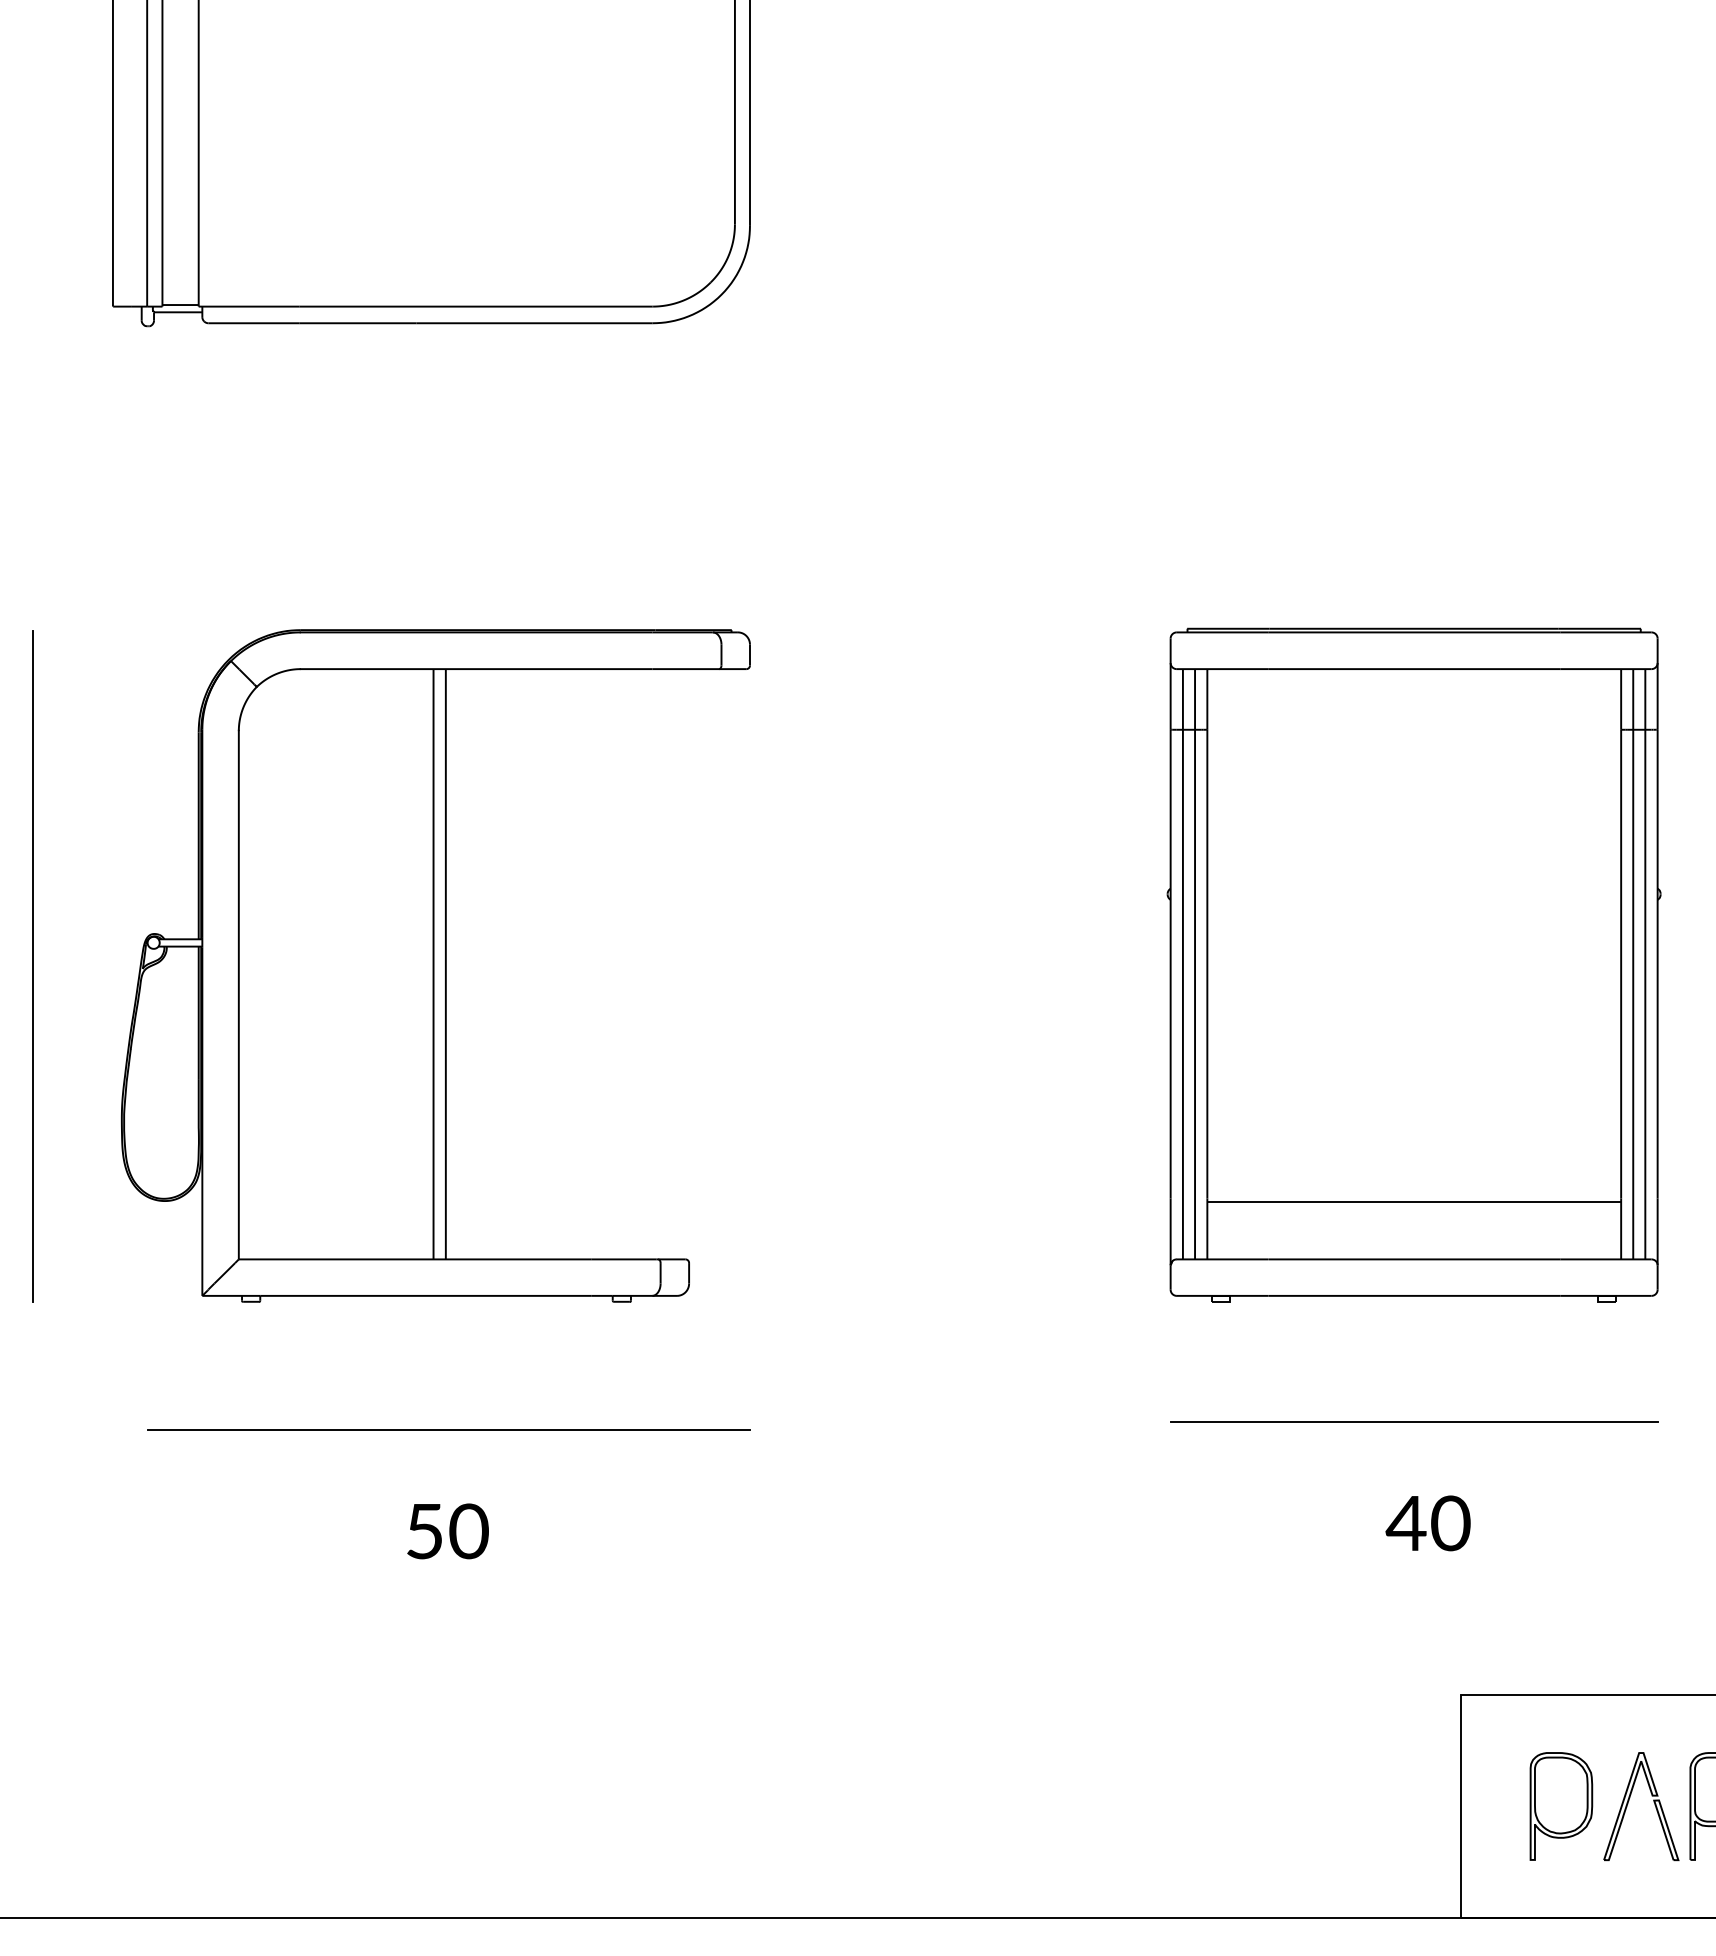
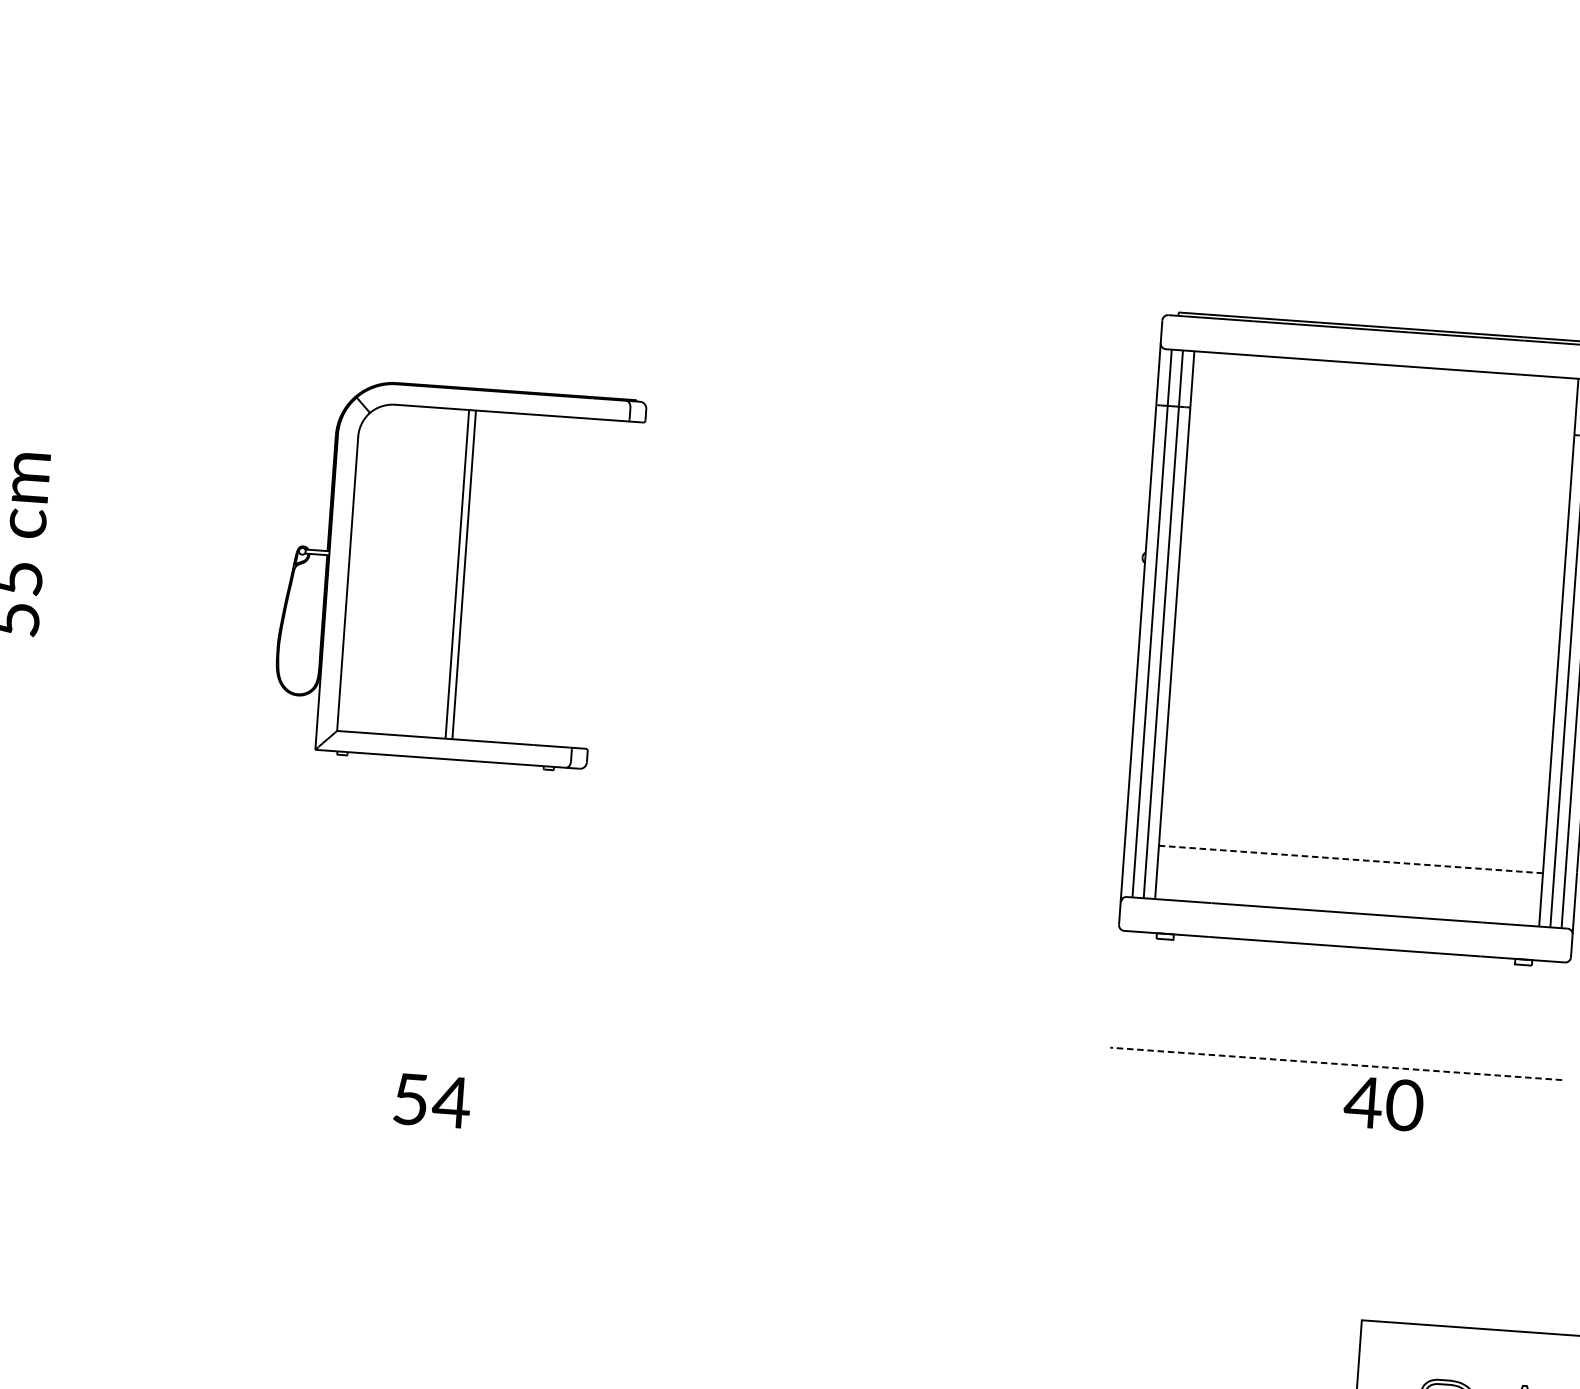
line: (33, 965) -> (85, 548), removed
part: (435, 965) -> (458, 574), size x0.6
line: (1414, 1201) -> (1351, 859), solid -> dashed
line: (1413, 1422) -> (1335, 1064), solid -> dashed
line: (448, 1430) -> (439, 1007), removed
text: (1427, 1523) -> (1383, 1103), moved
text: (468, 1531) -> (451, 1102), 50 -> 54

